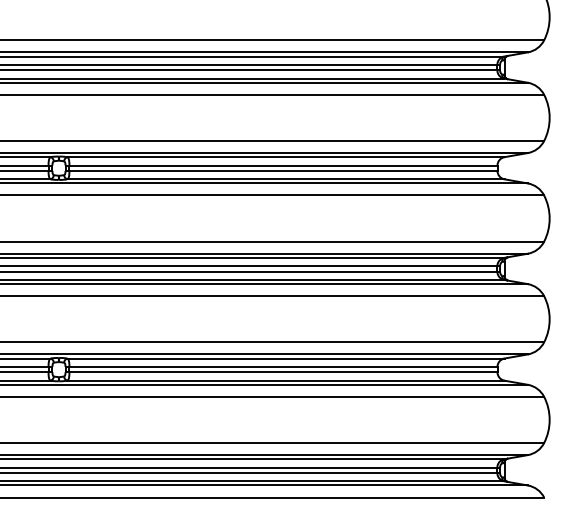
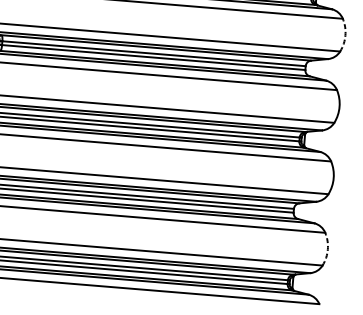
arc: (549, 117) -> (345, 35), solid -> dashed
arc: (549, 419) -> (327, 249), solid -> dashed

